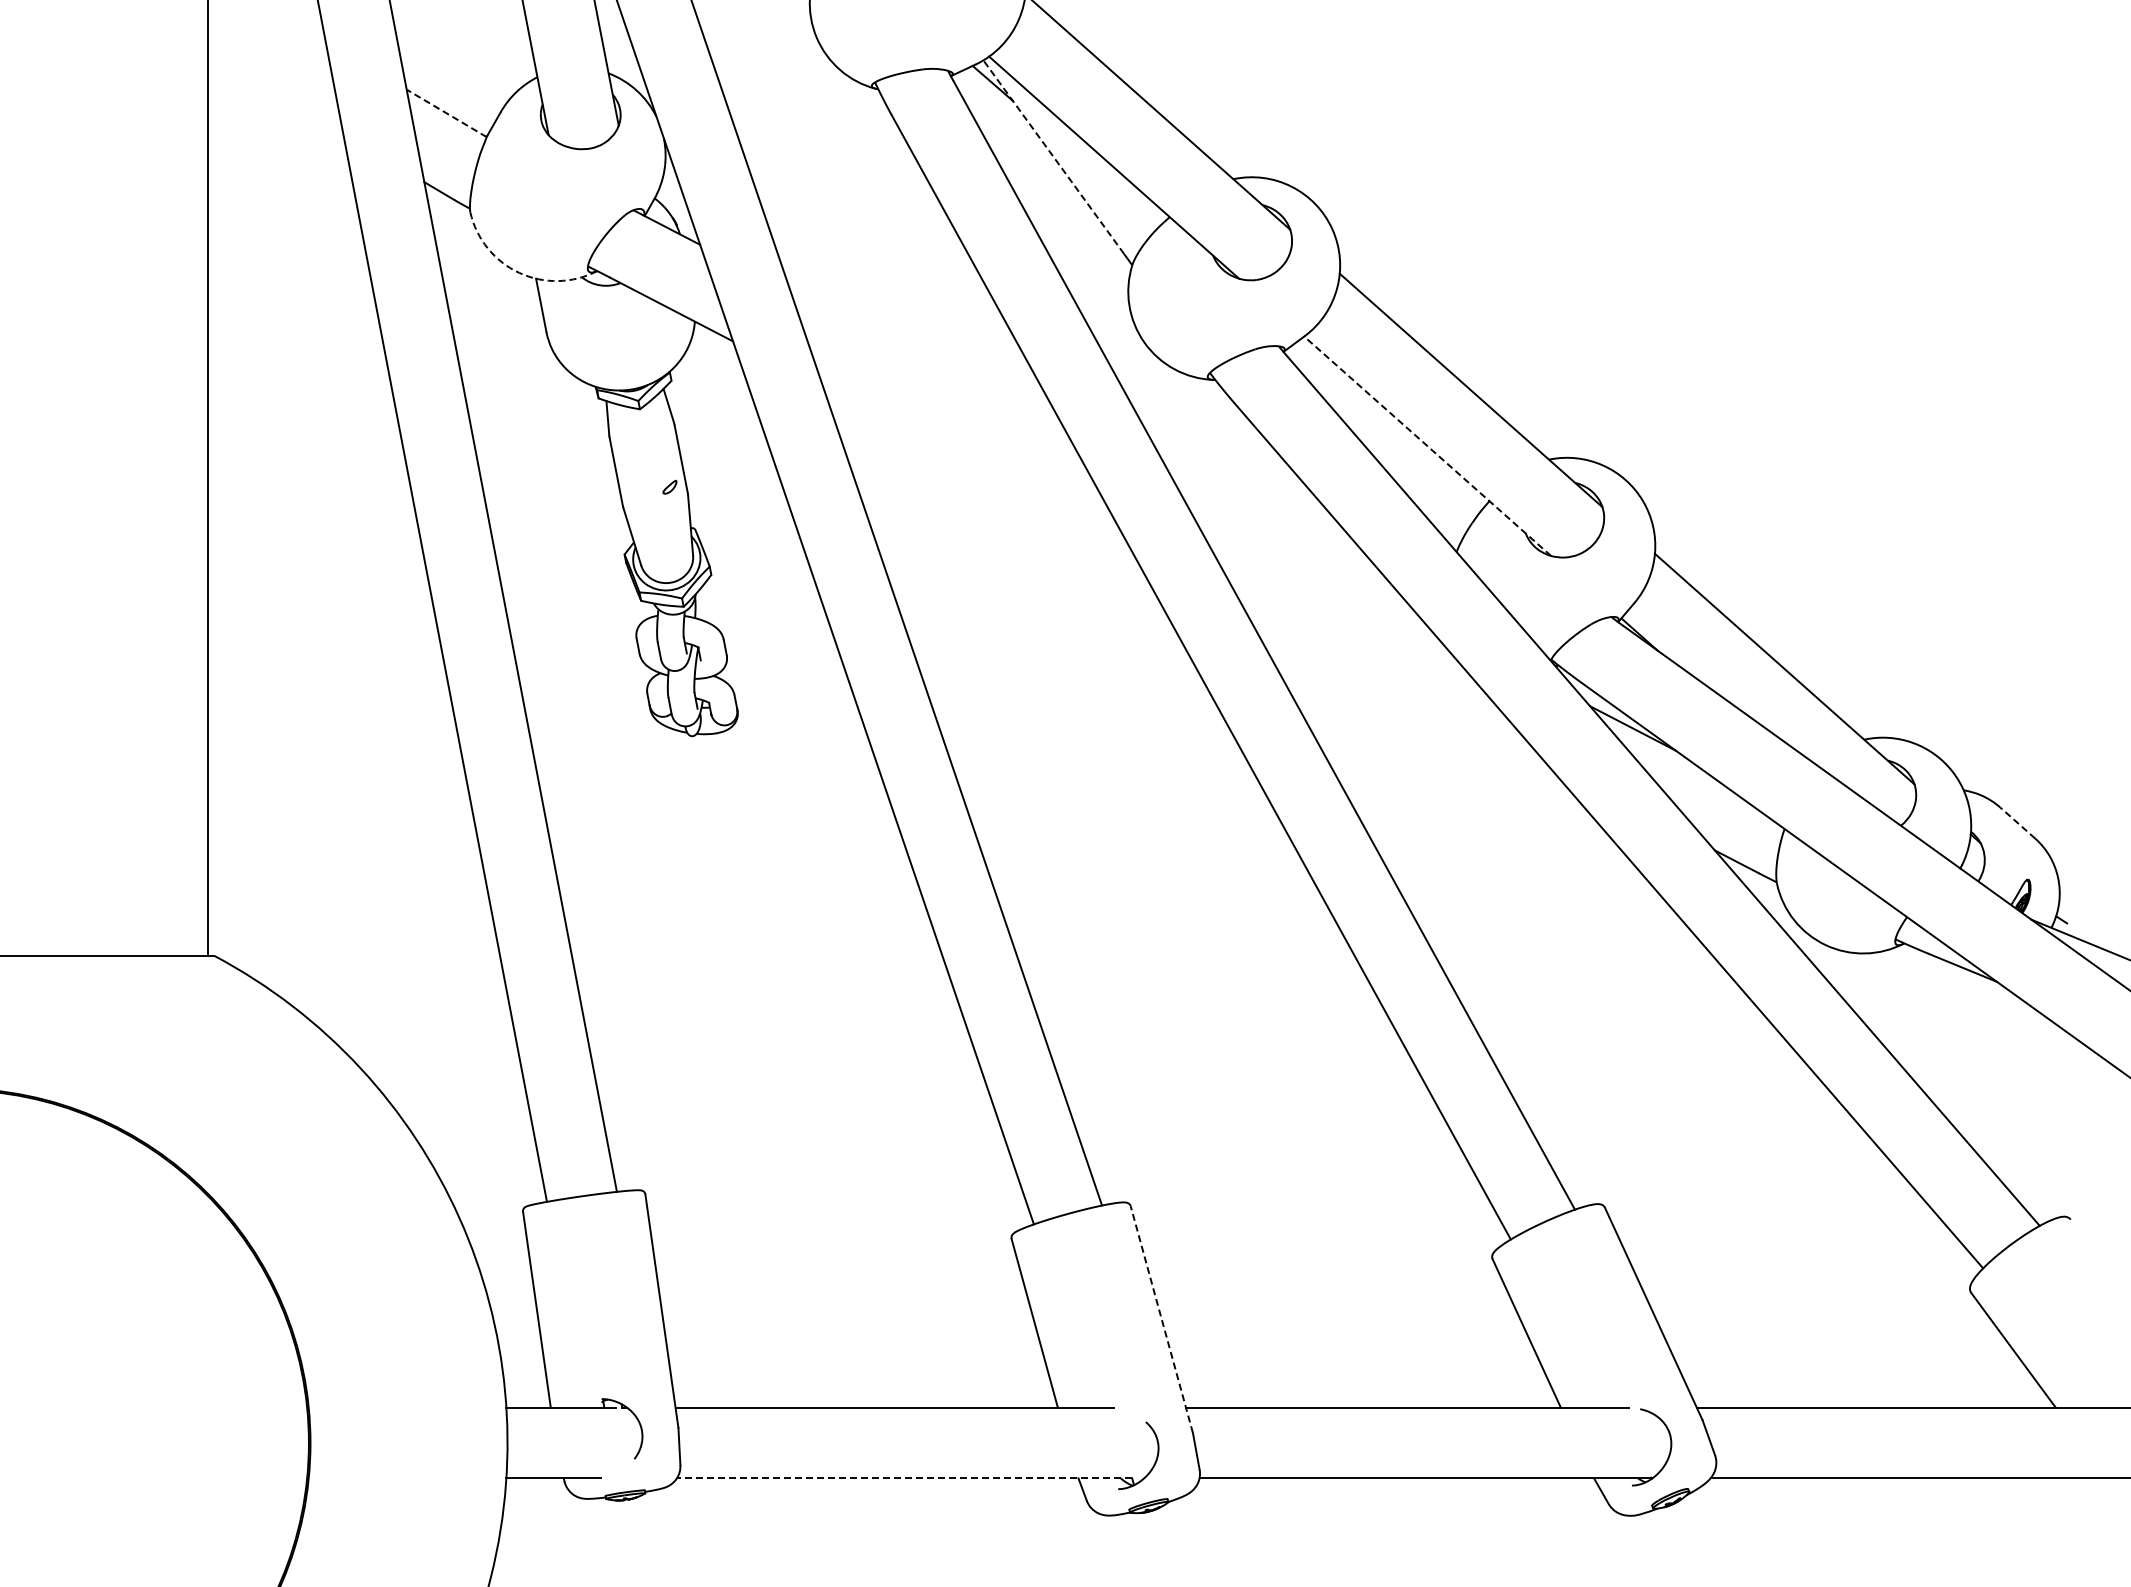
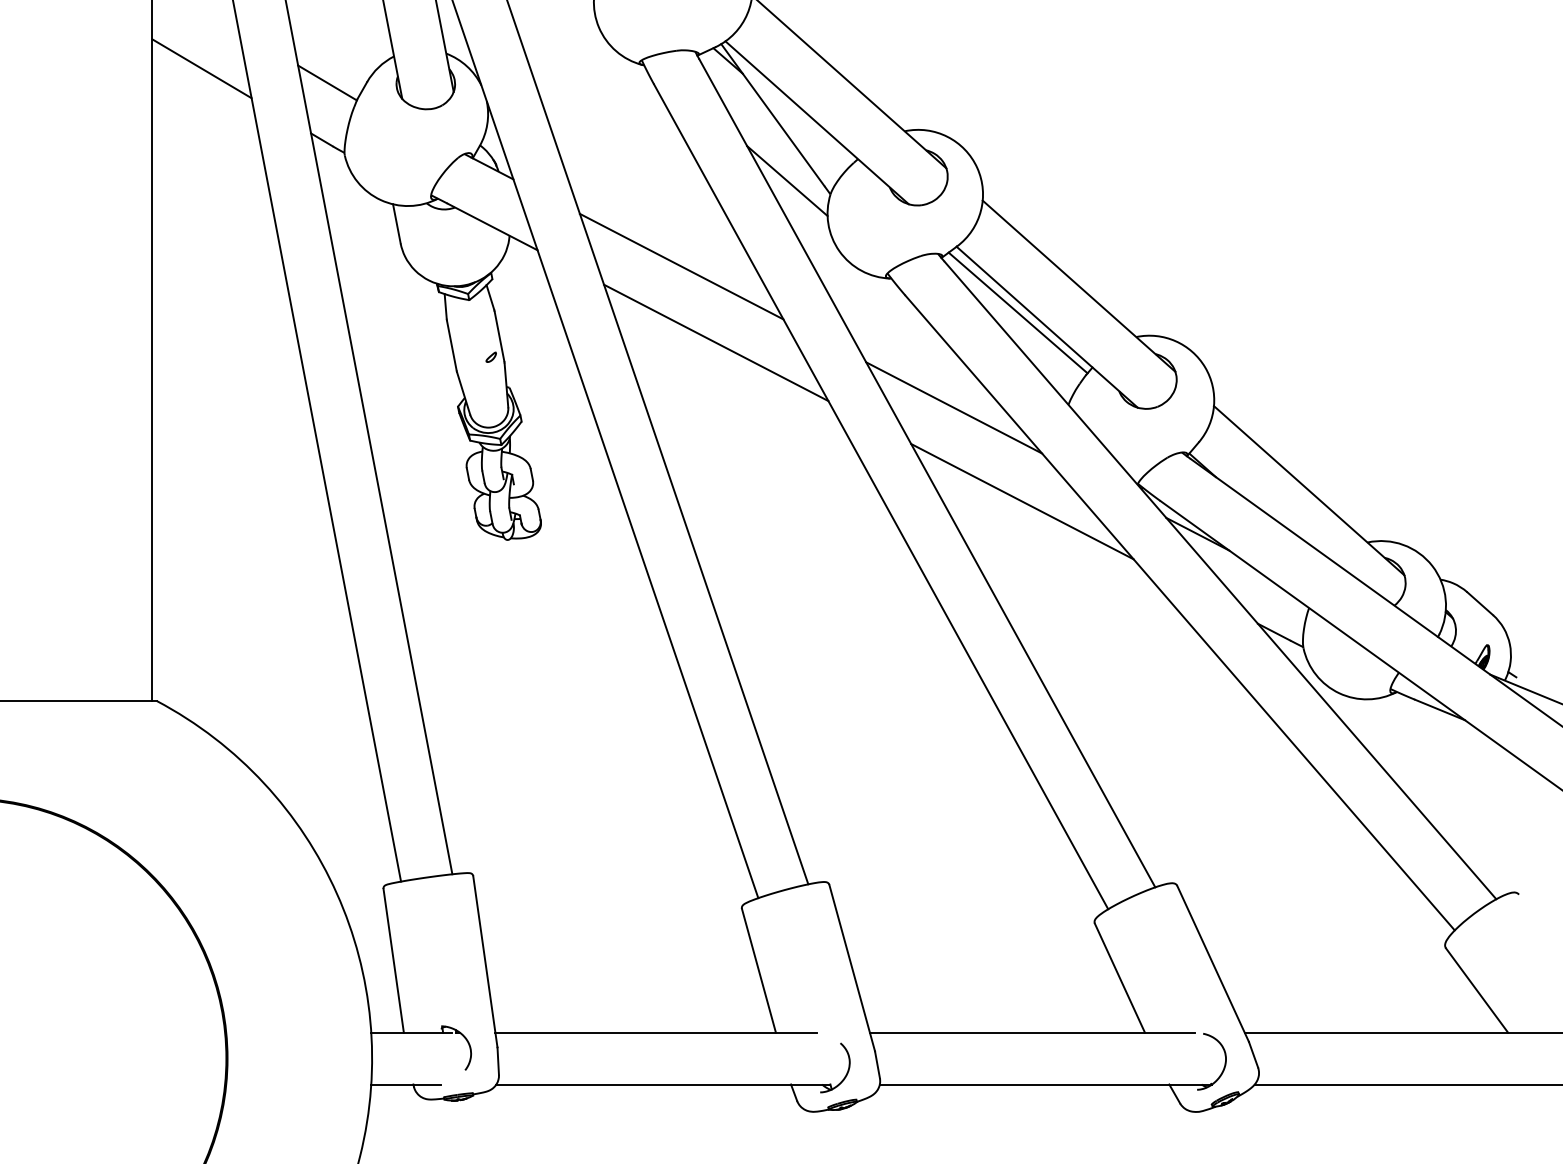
line: (275, 93) -> (201, 68), added
line: (446, 113) -> (327, 83), dashed -> solid
line: (1053, 157) -> (772, 115), dashed -> solid
line: (1073, 246) -> (787, 180), added
arc: (519, 272) -> (380, 199), dashed -> solid
line: (929, 363) -> (681, 266), added
line: (1387, 426) -> (1017, 312), added
line: (1427, 445) -> (1047, 326), dashed -> solid
line: (976, 467) -> (716, 342), added
line: (1300, 556) -> (953, 408), added
line: (1393, 683) -> (1022, 501), added
line: (2017, 822) -> (1479, 603), dashed -> solid
line: (1161, 1319) -> (851, 967), dashed -> solid
line: (904, 1478) -> (663, 1084), dashed -> solid

